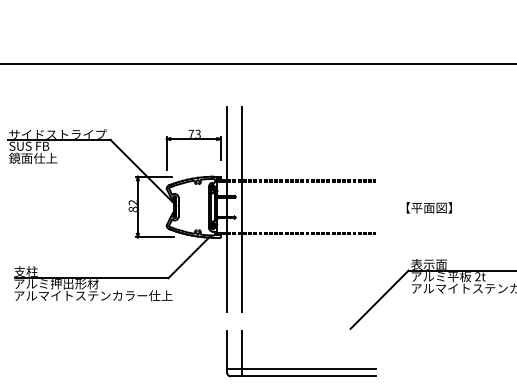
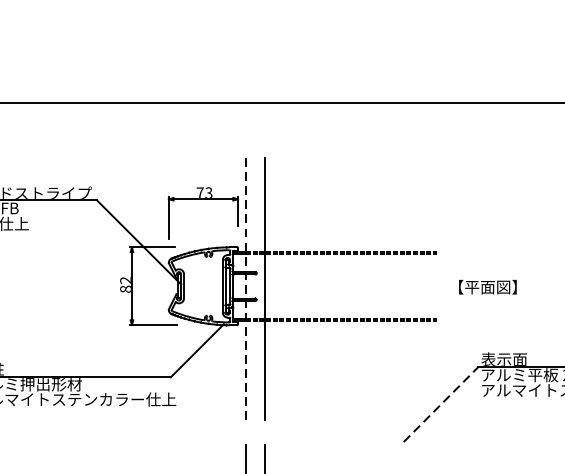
text: (428, 207) -> (486, 286), moved
line: (227, 209) -> (246, 289), solid -> dashed
line: (379, 299) -> (440, 404), solid -> dashed

